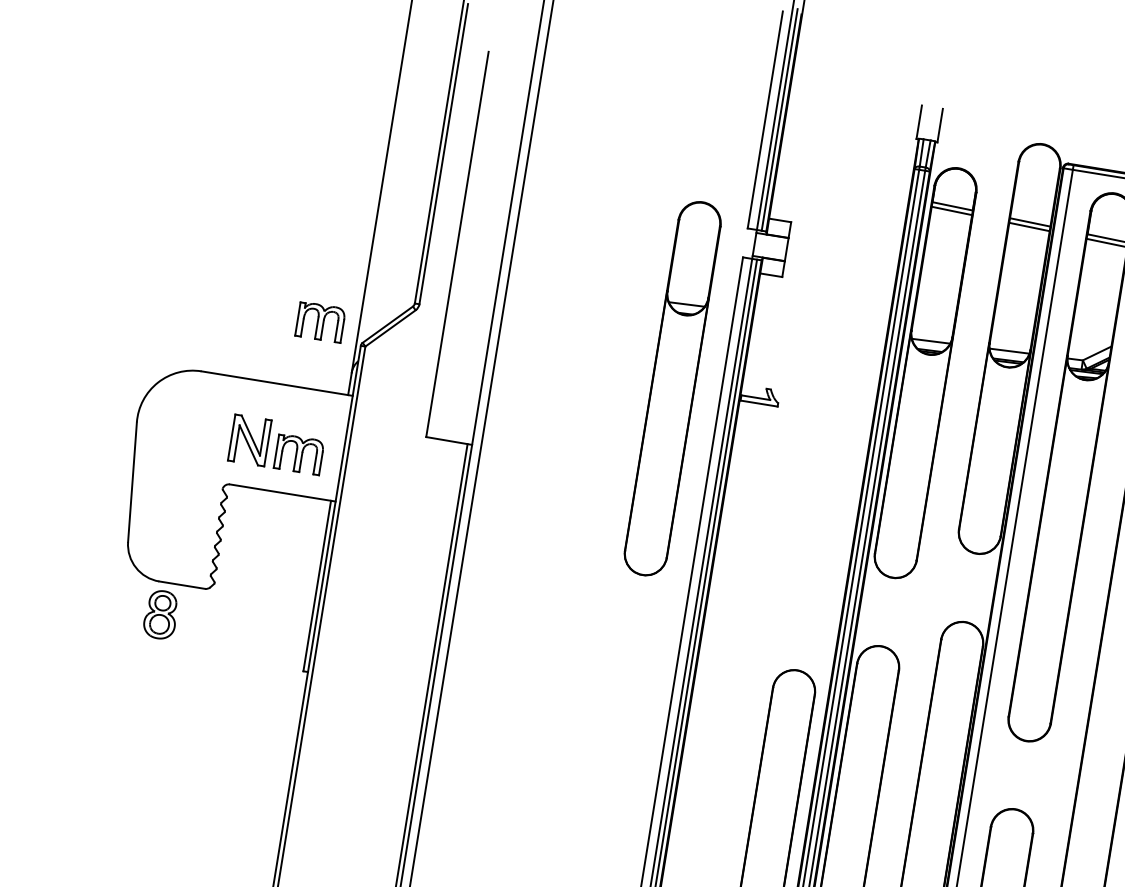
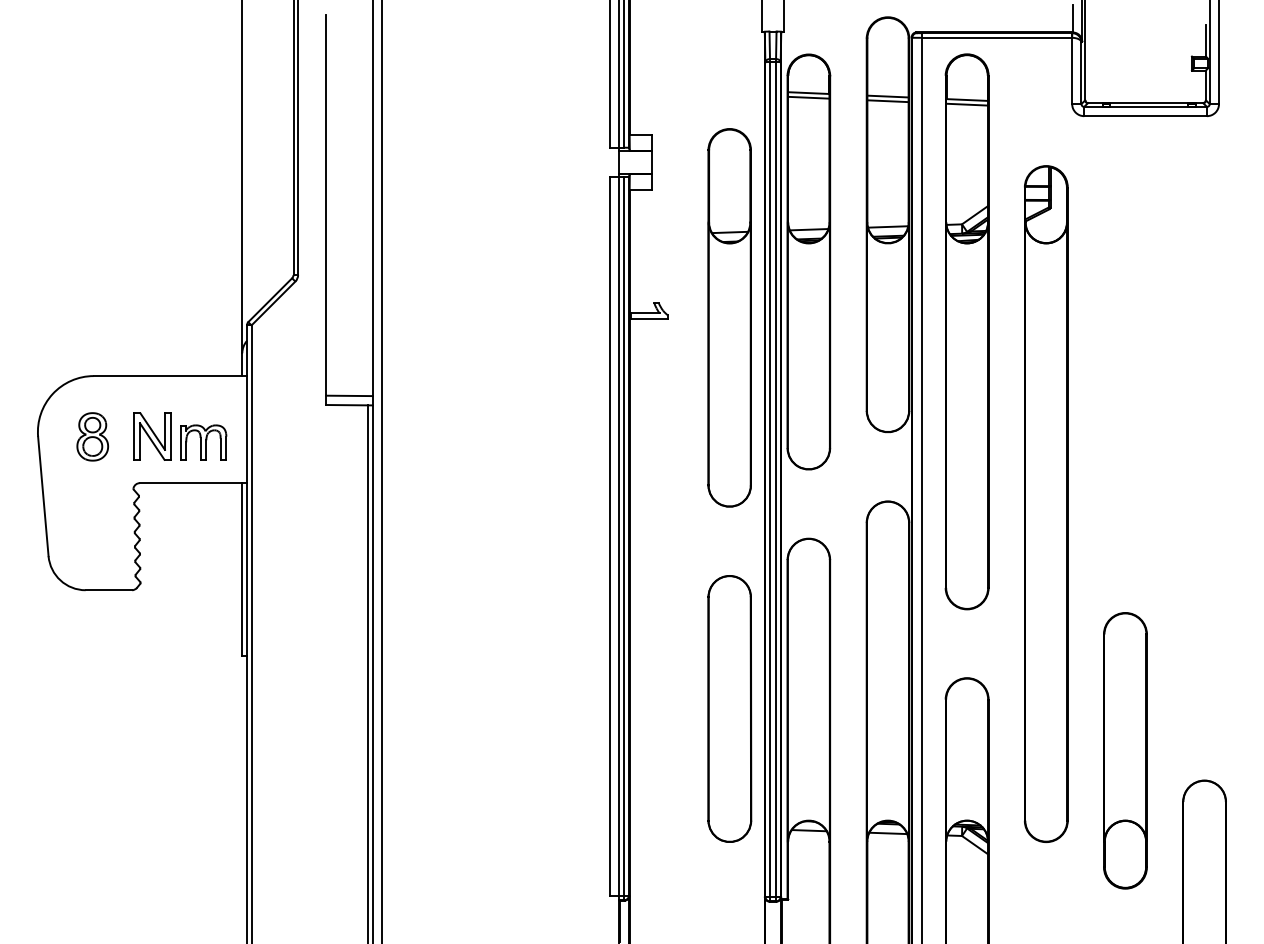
part: (320, 322) -> (203, 308), removed
part: (672, 388) -> (729, 317), moved
line: (450, 431) -> (349, 395), added
part: (160, 614) -> (92, 436), moved

